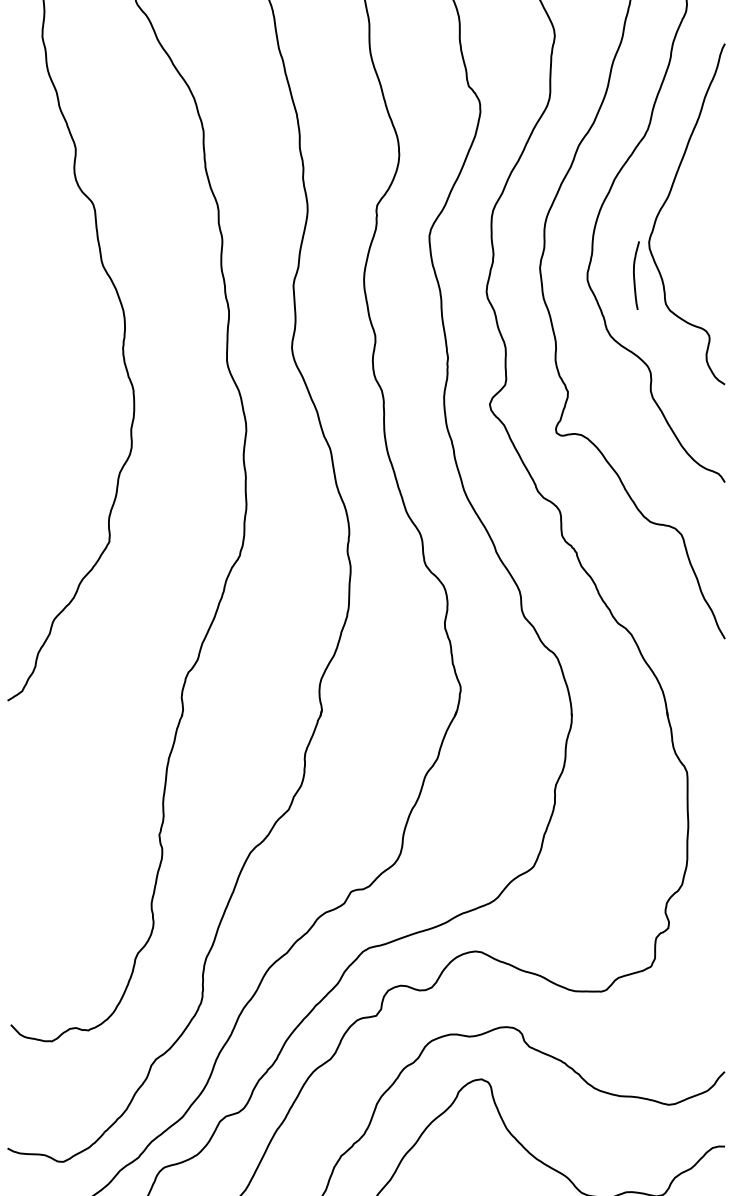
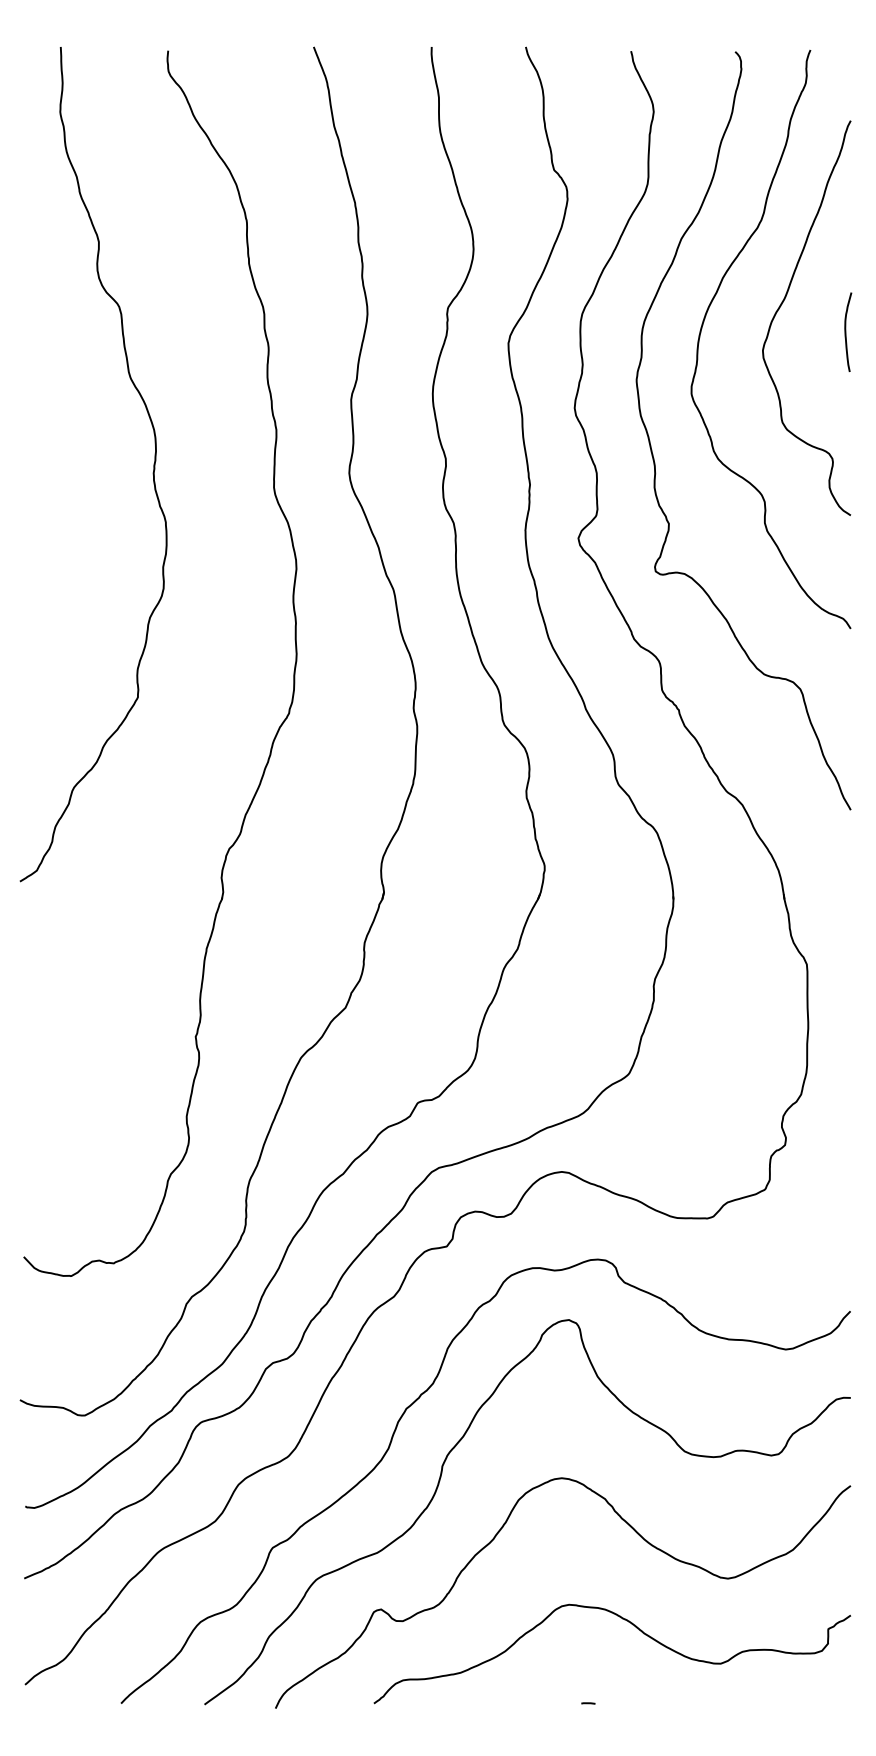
curve: (634, 274) -> (846, 331), moved

